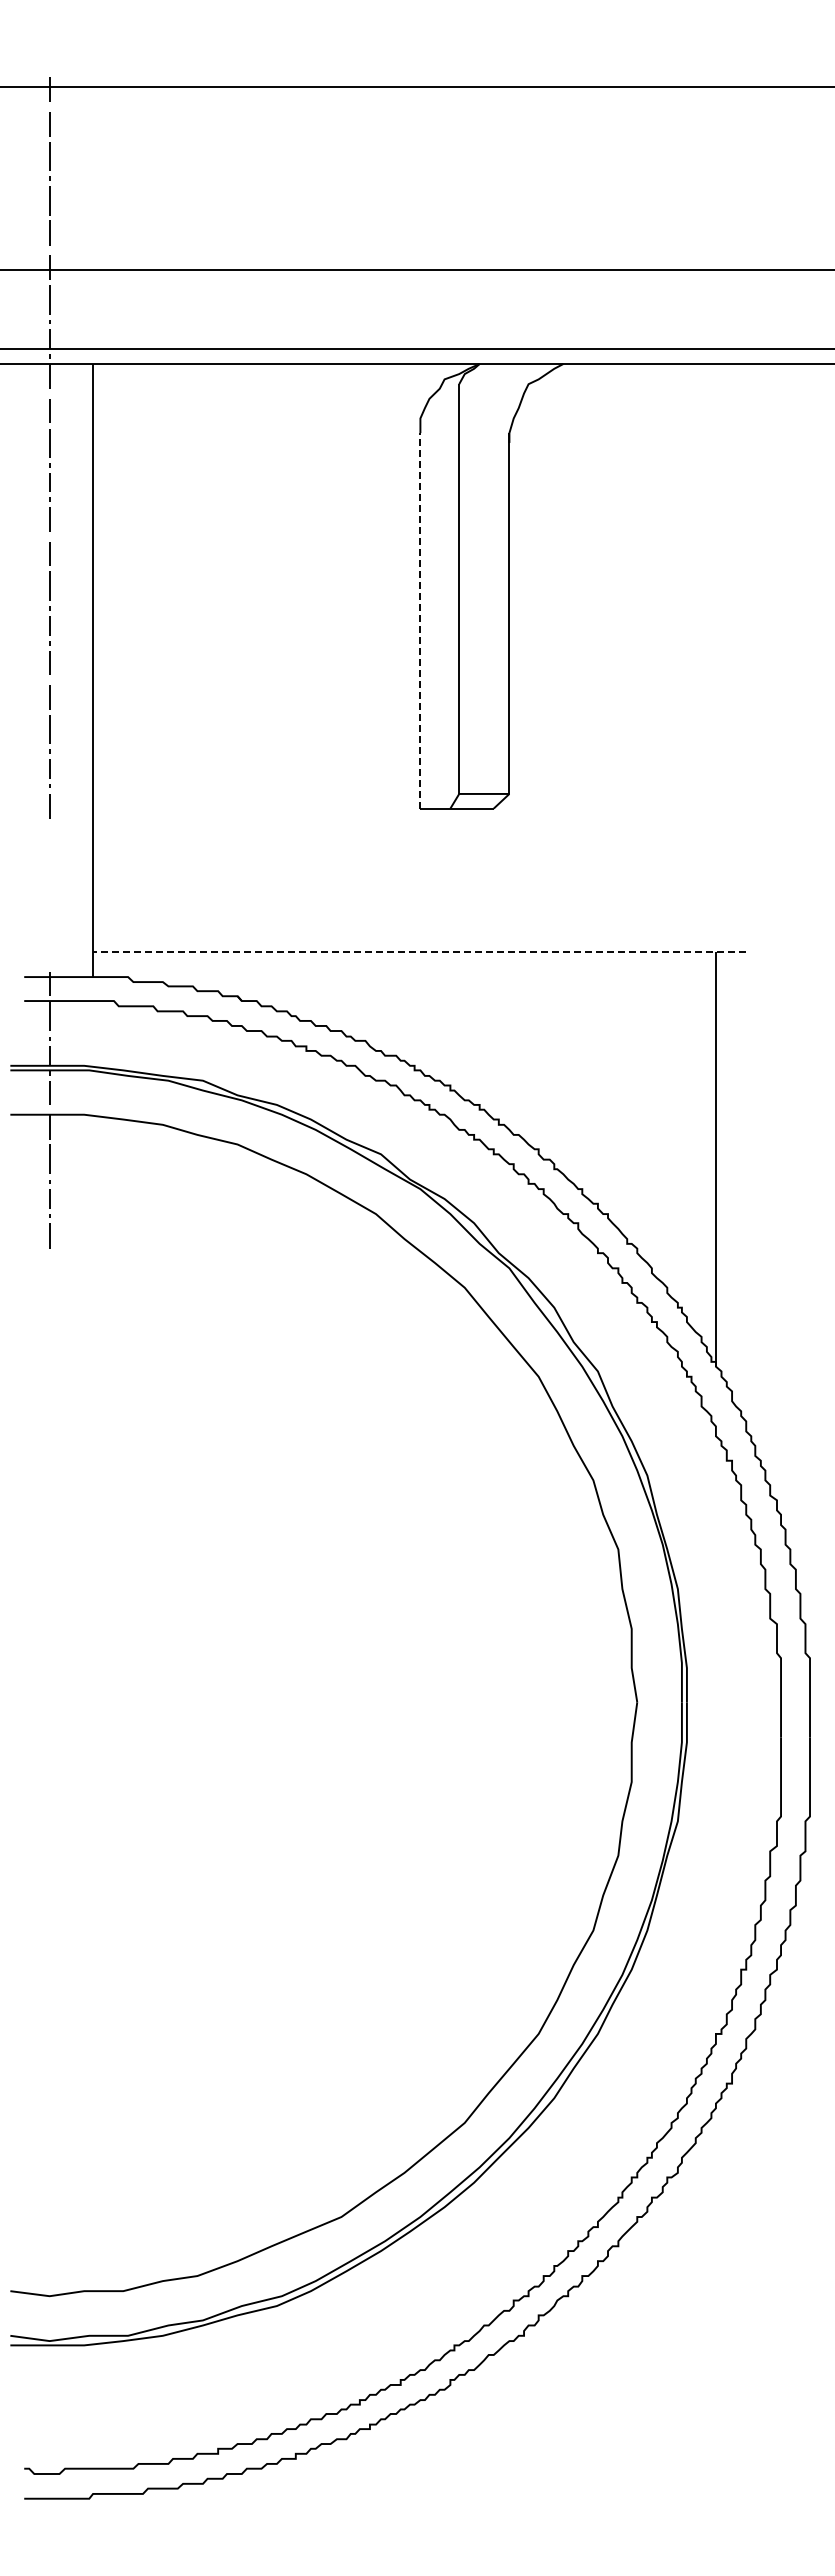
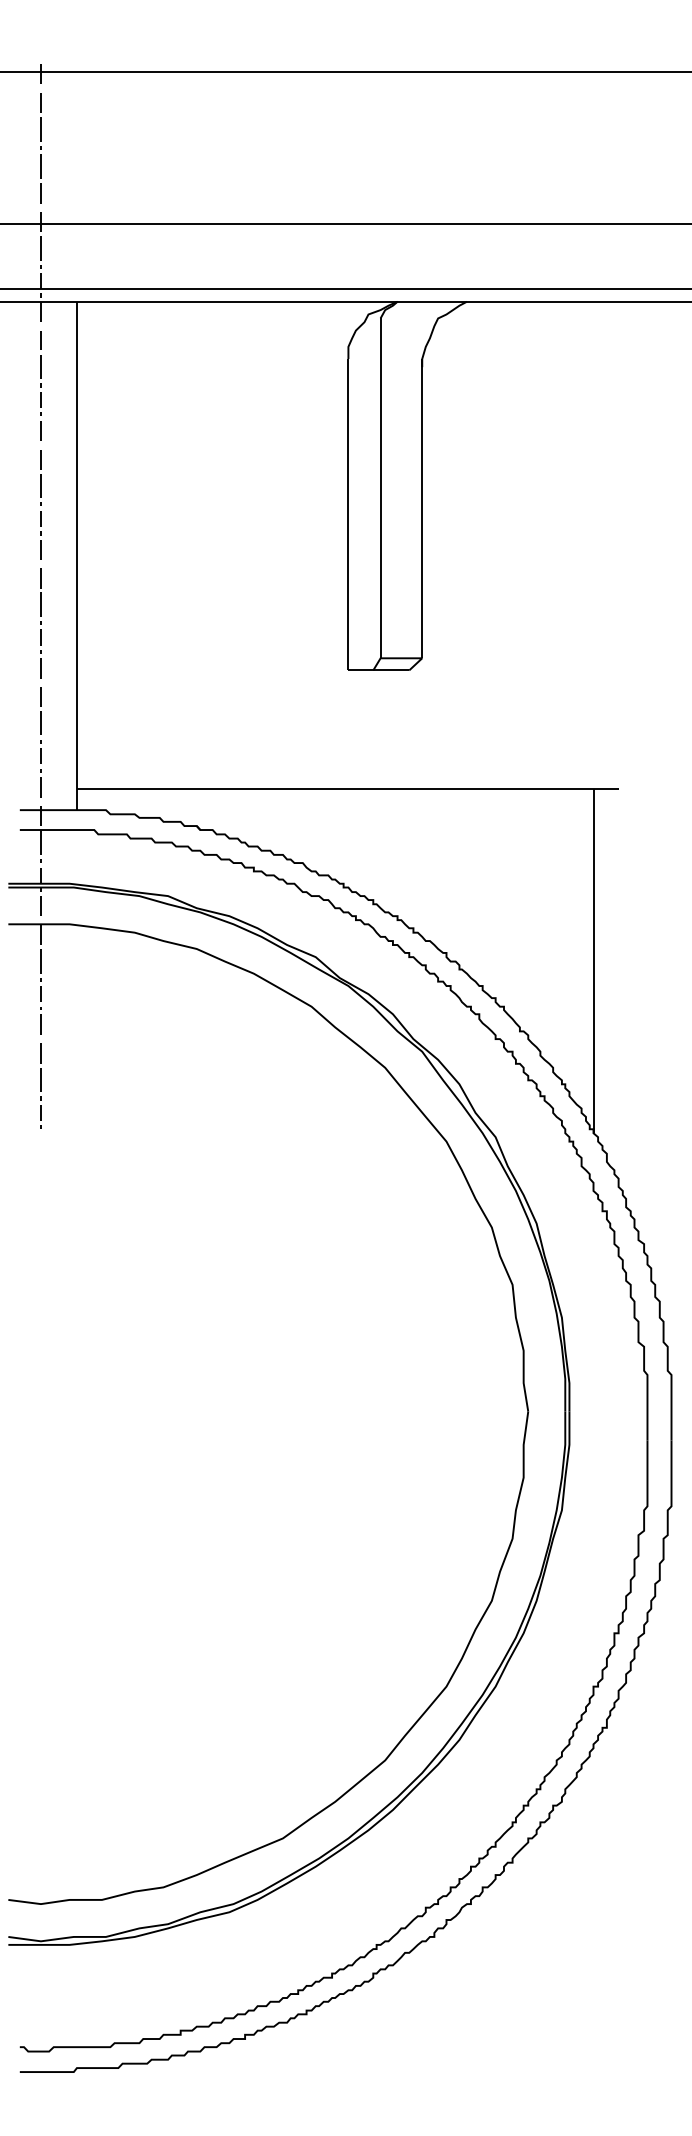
line: (420, 620) -> (348, 514), dashed -> solid
line: (49, 894) -> (40, 741), added
line: (419, 951) -> (347, 788), dashed -> solid
line: (49, 1309) -> (40, 1085), added

